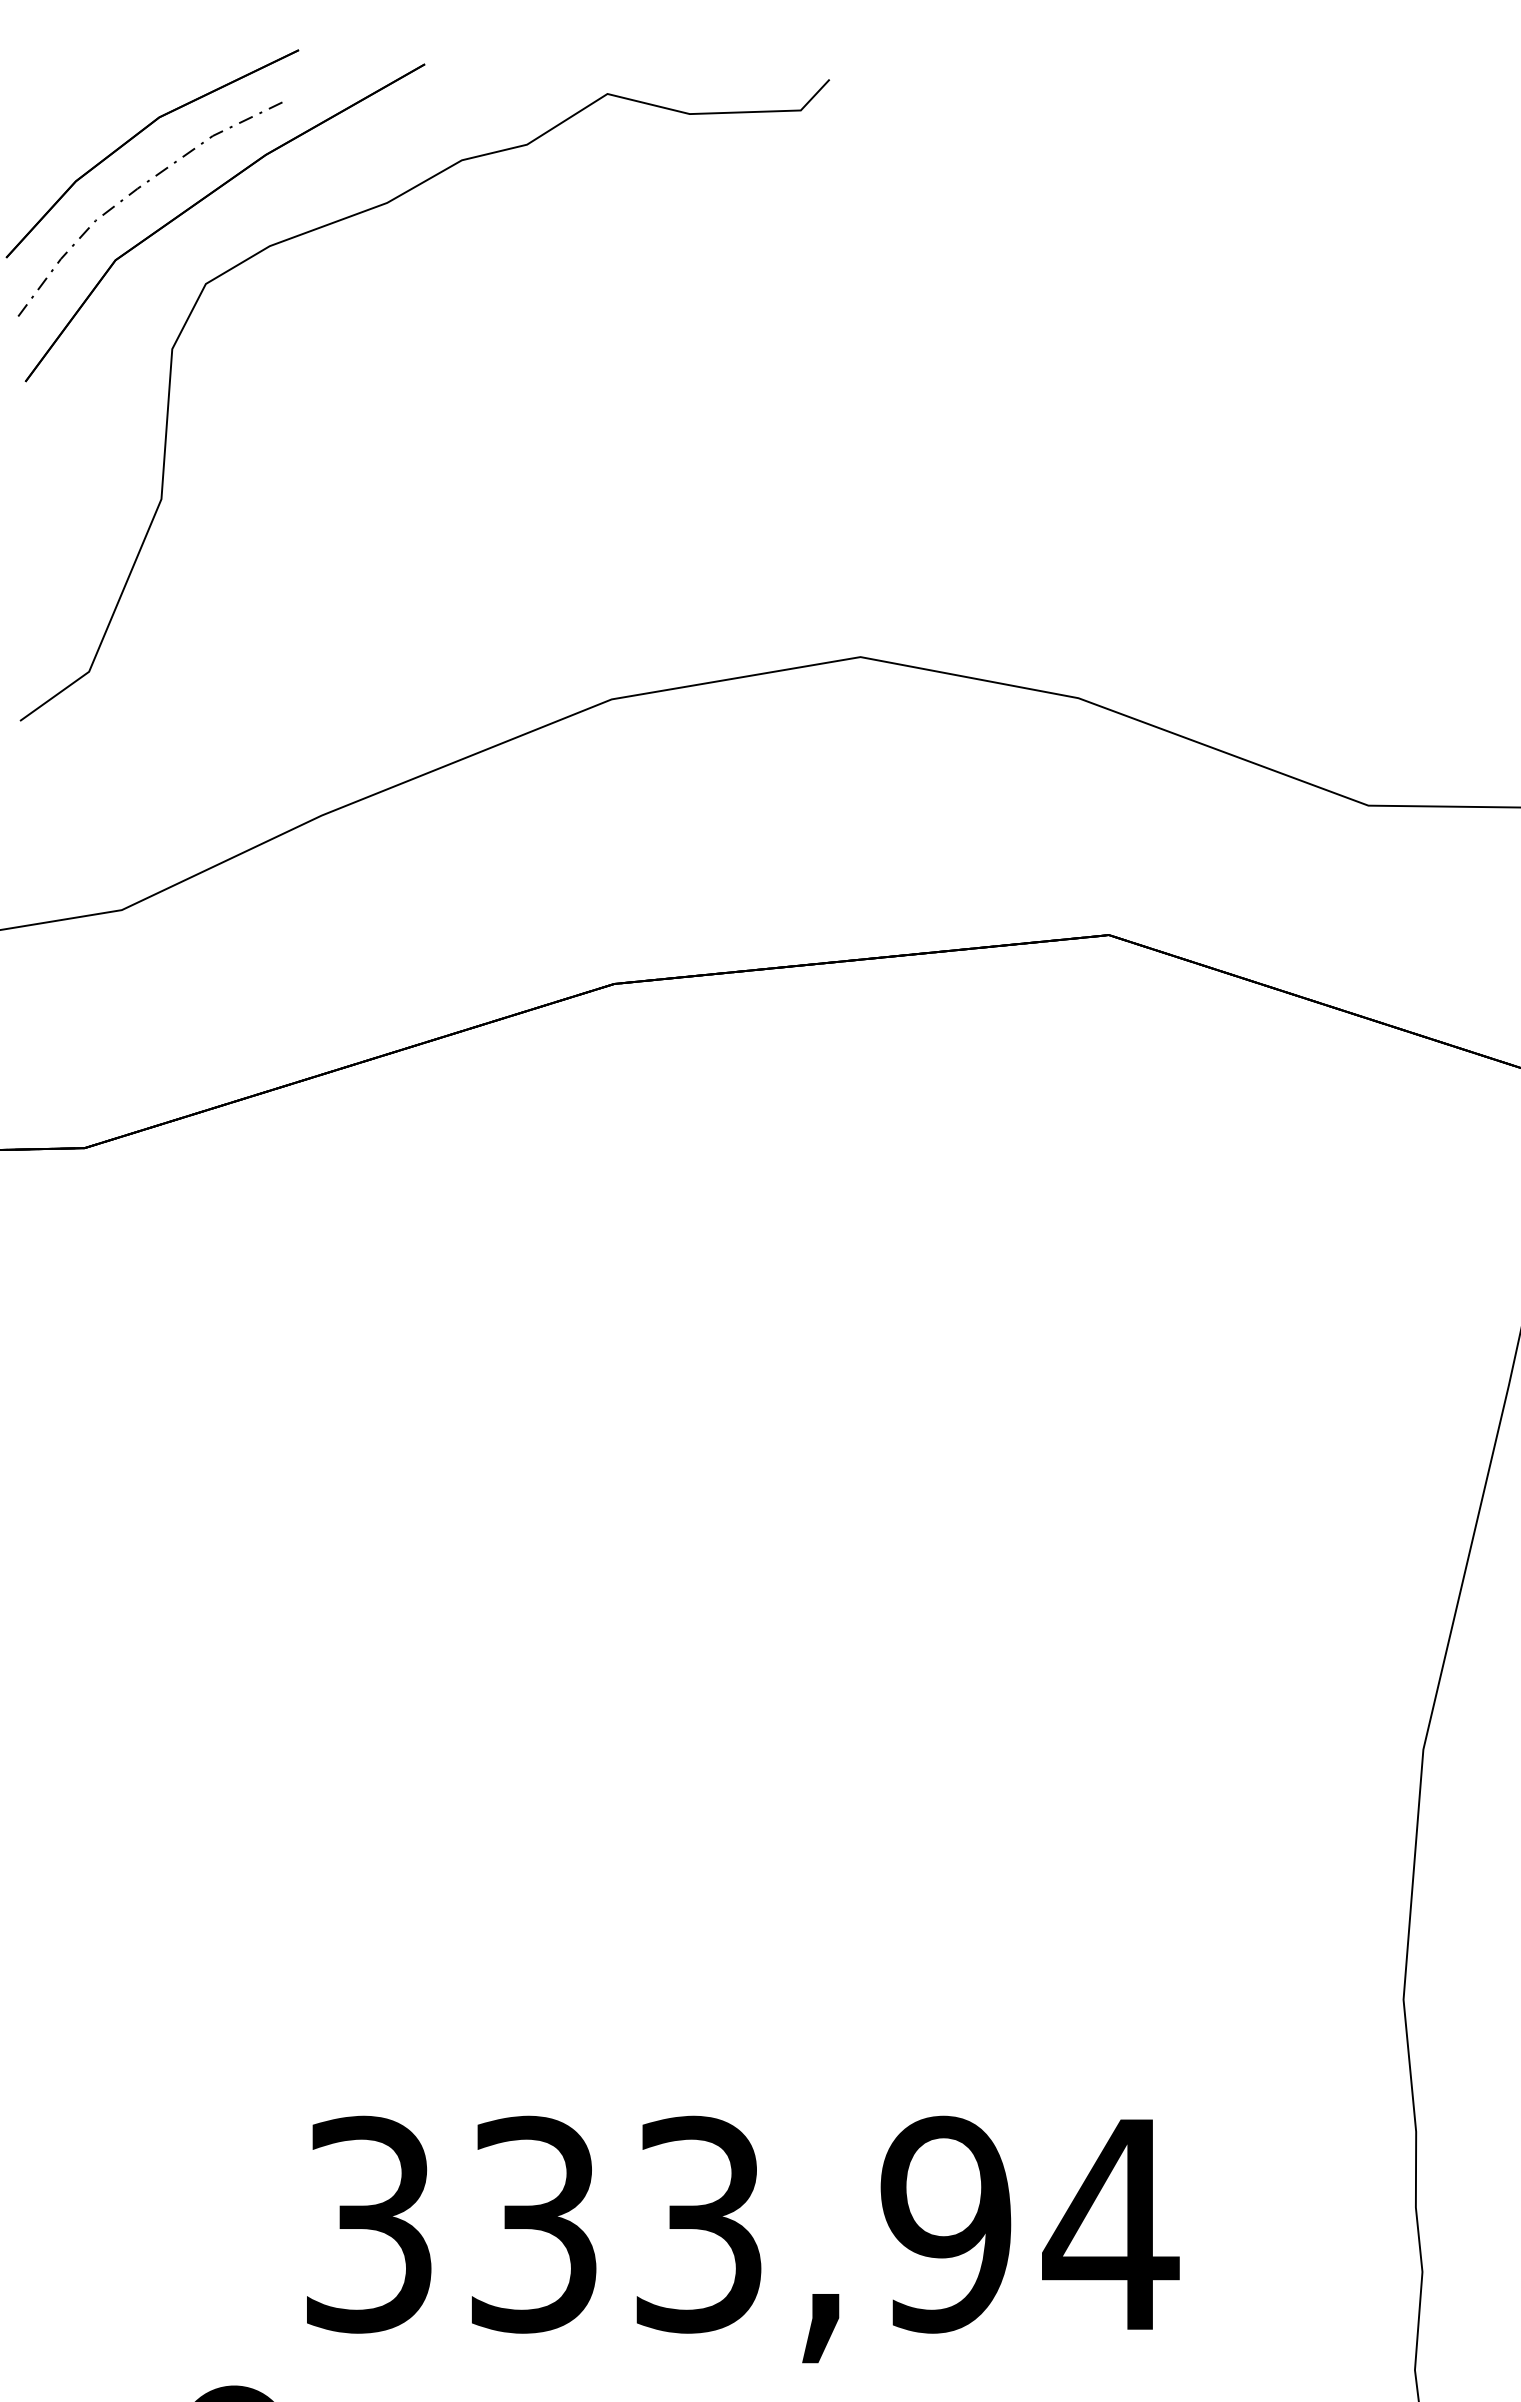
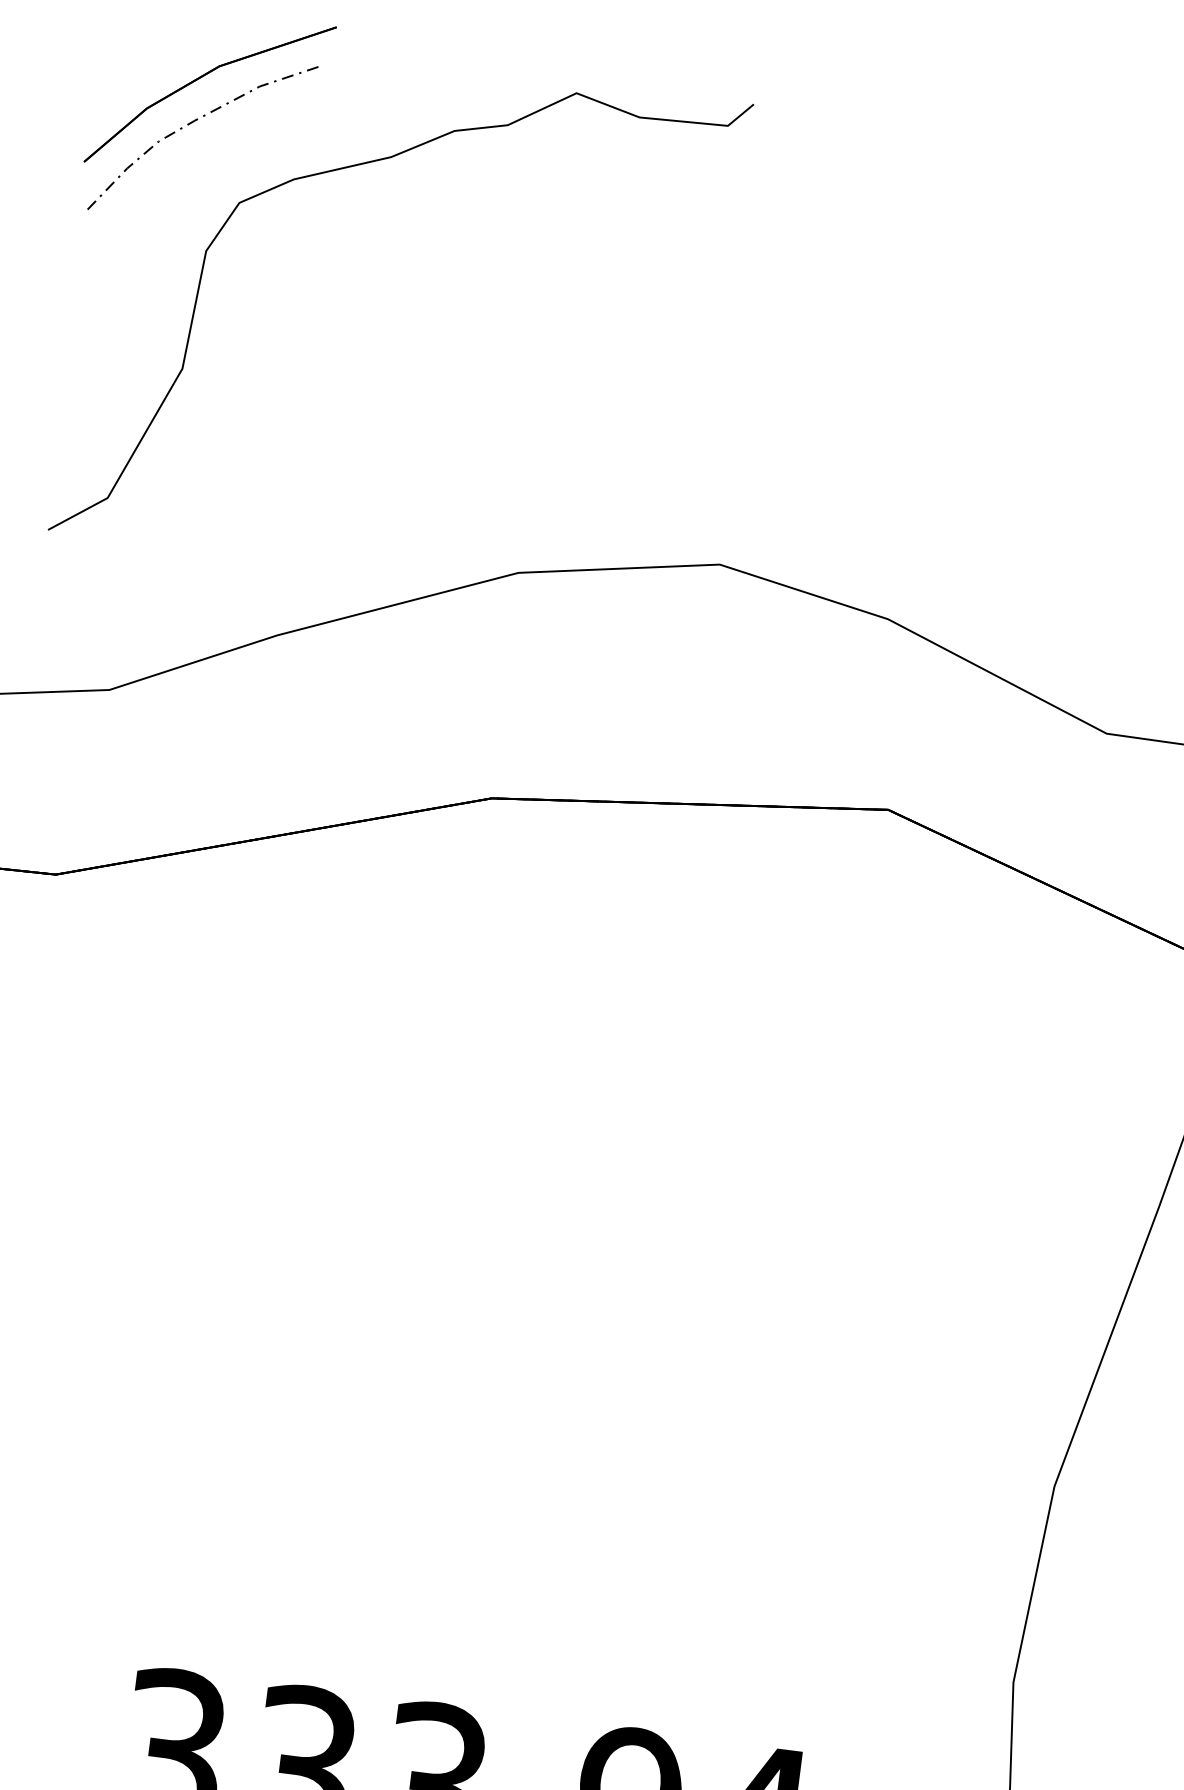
part: (207, 197) -> (249, 134), removed

